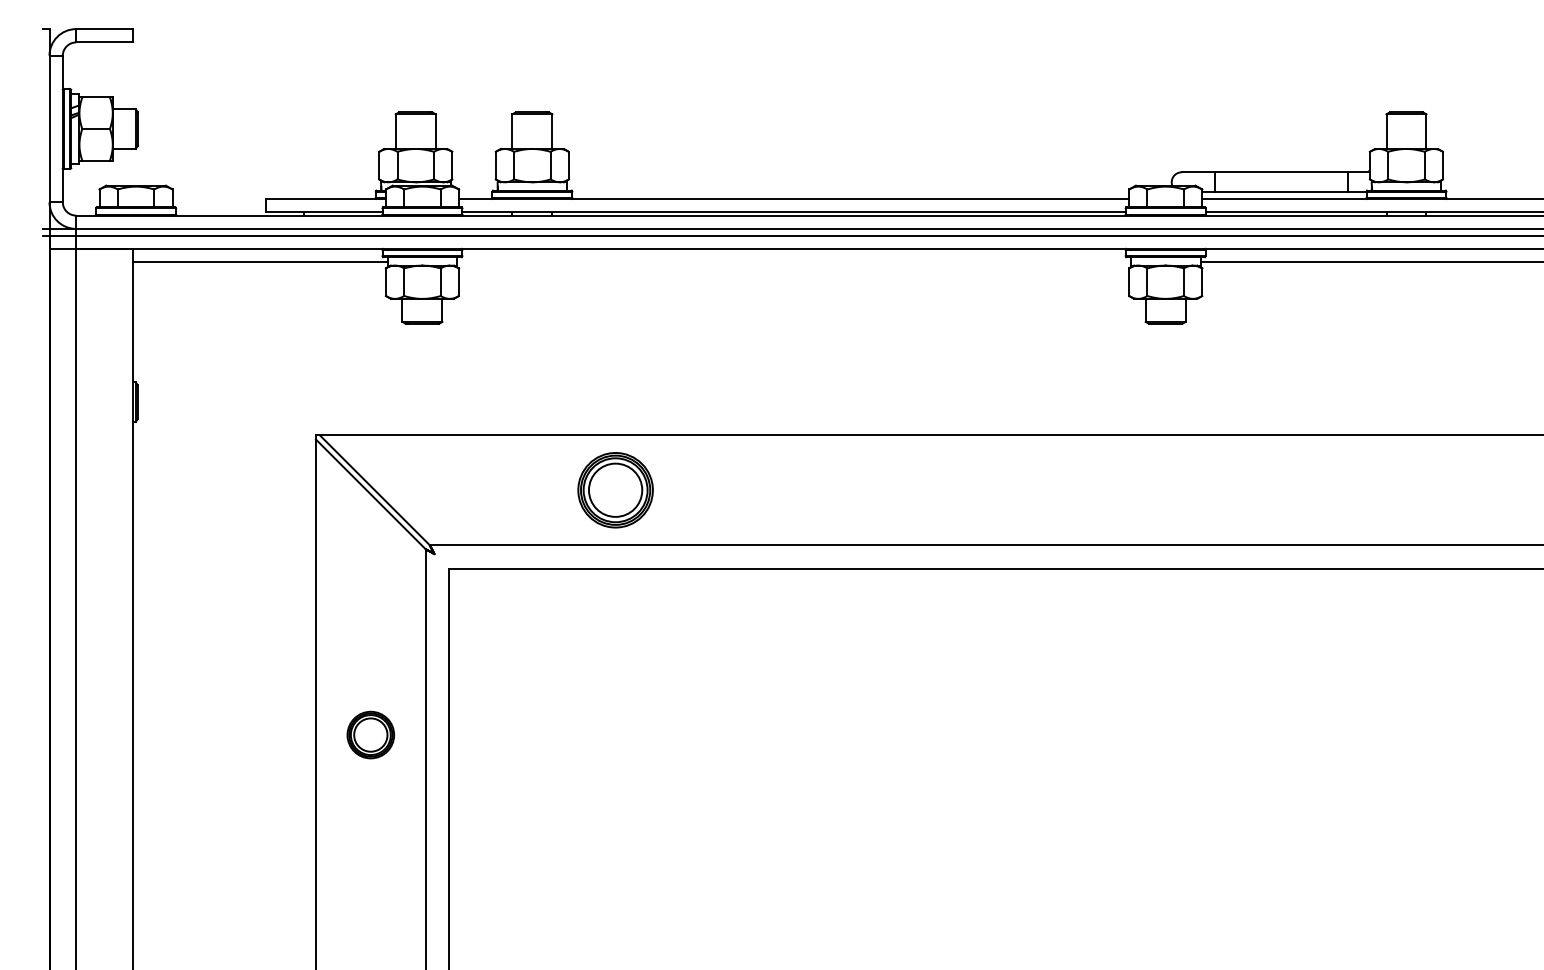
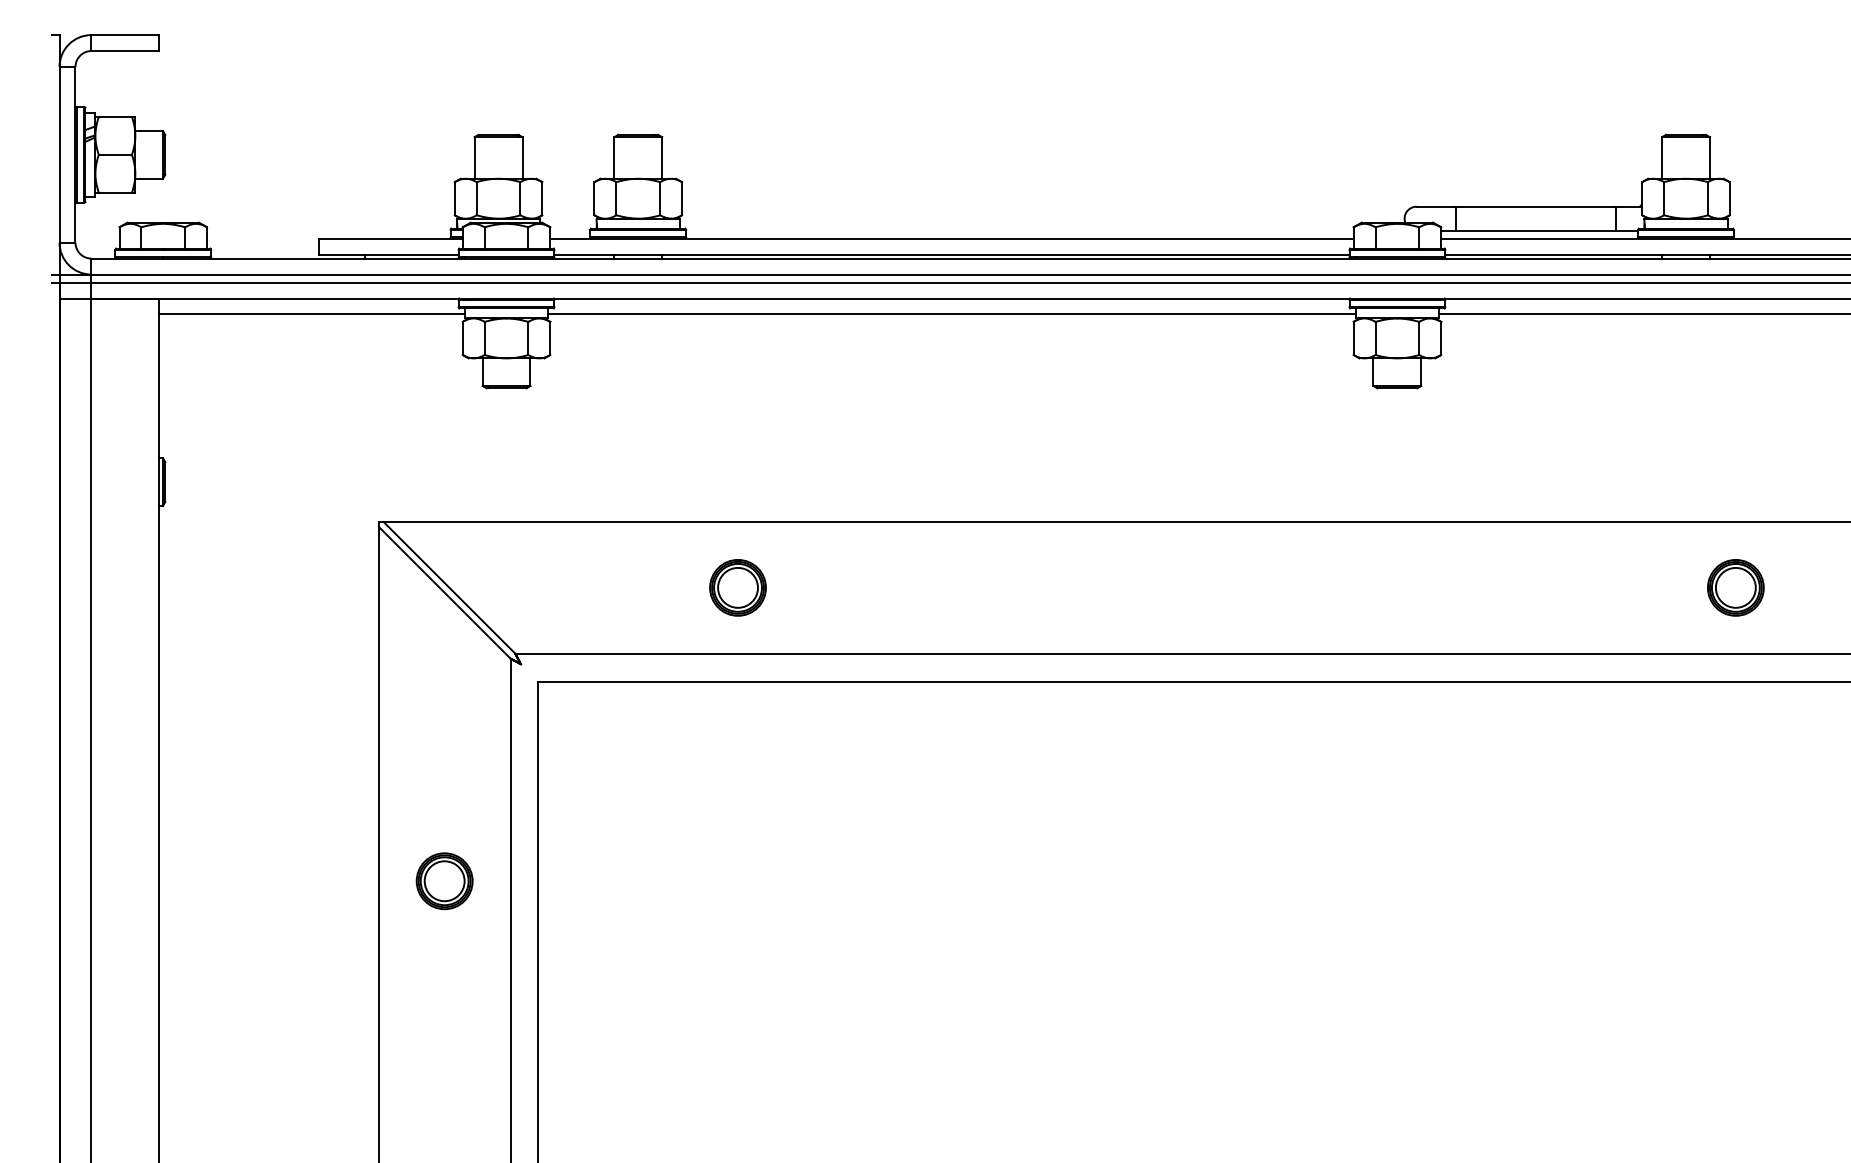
line: (793, 262) -> (951, 314), added
part: (615, 490) -> (737, 587), size x0.62
part: (1447, 490) -> (1735, 587), added

